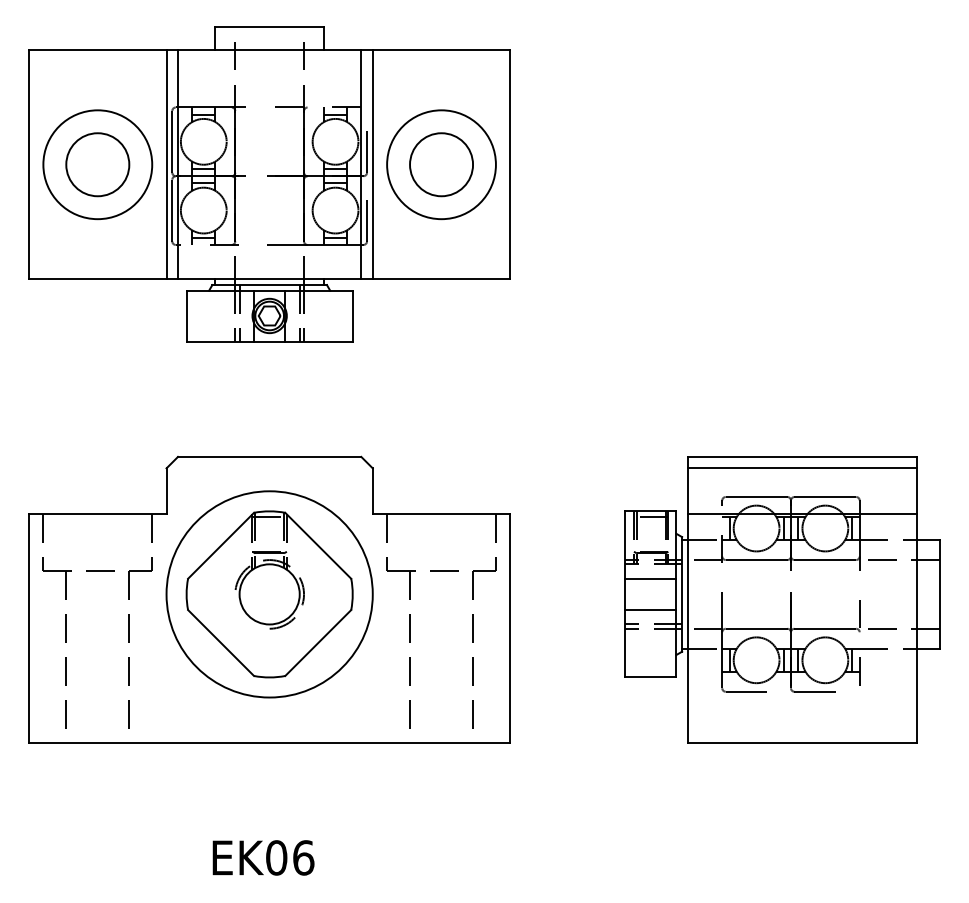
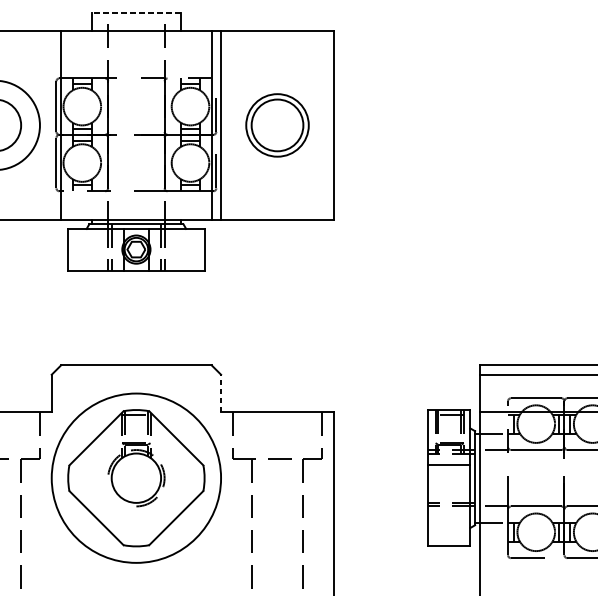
line: (269, 27) -> (136, 12), solid -> dashed
line: (166, 164) -> (51, 125), removed
circle: (441, 164) -> (277, 125), size x0.7
line: (372, 491) -> (220, 393), solid -> dashed
line: (650, 610) -> (449, 491), removed

